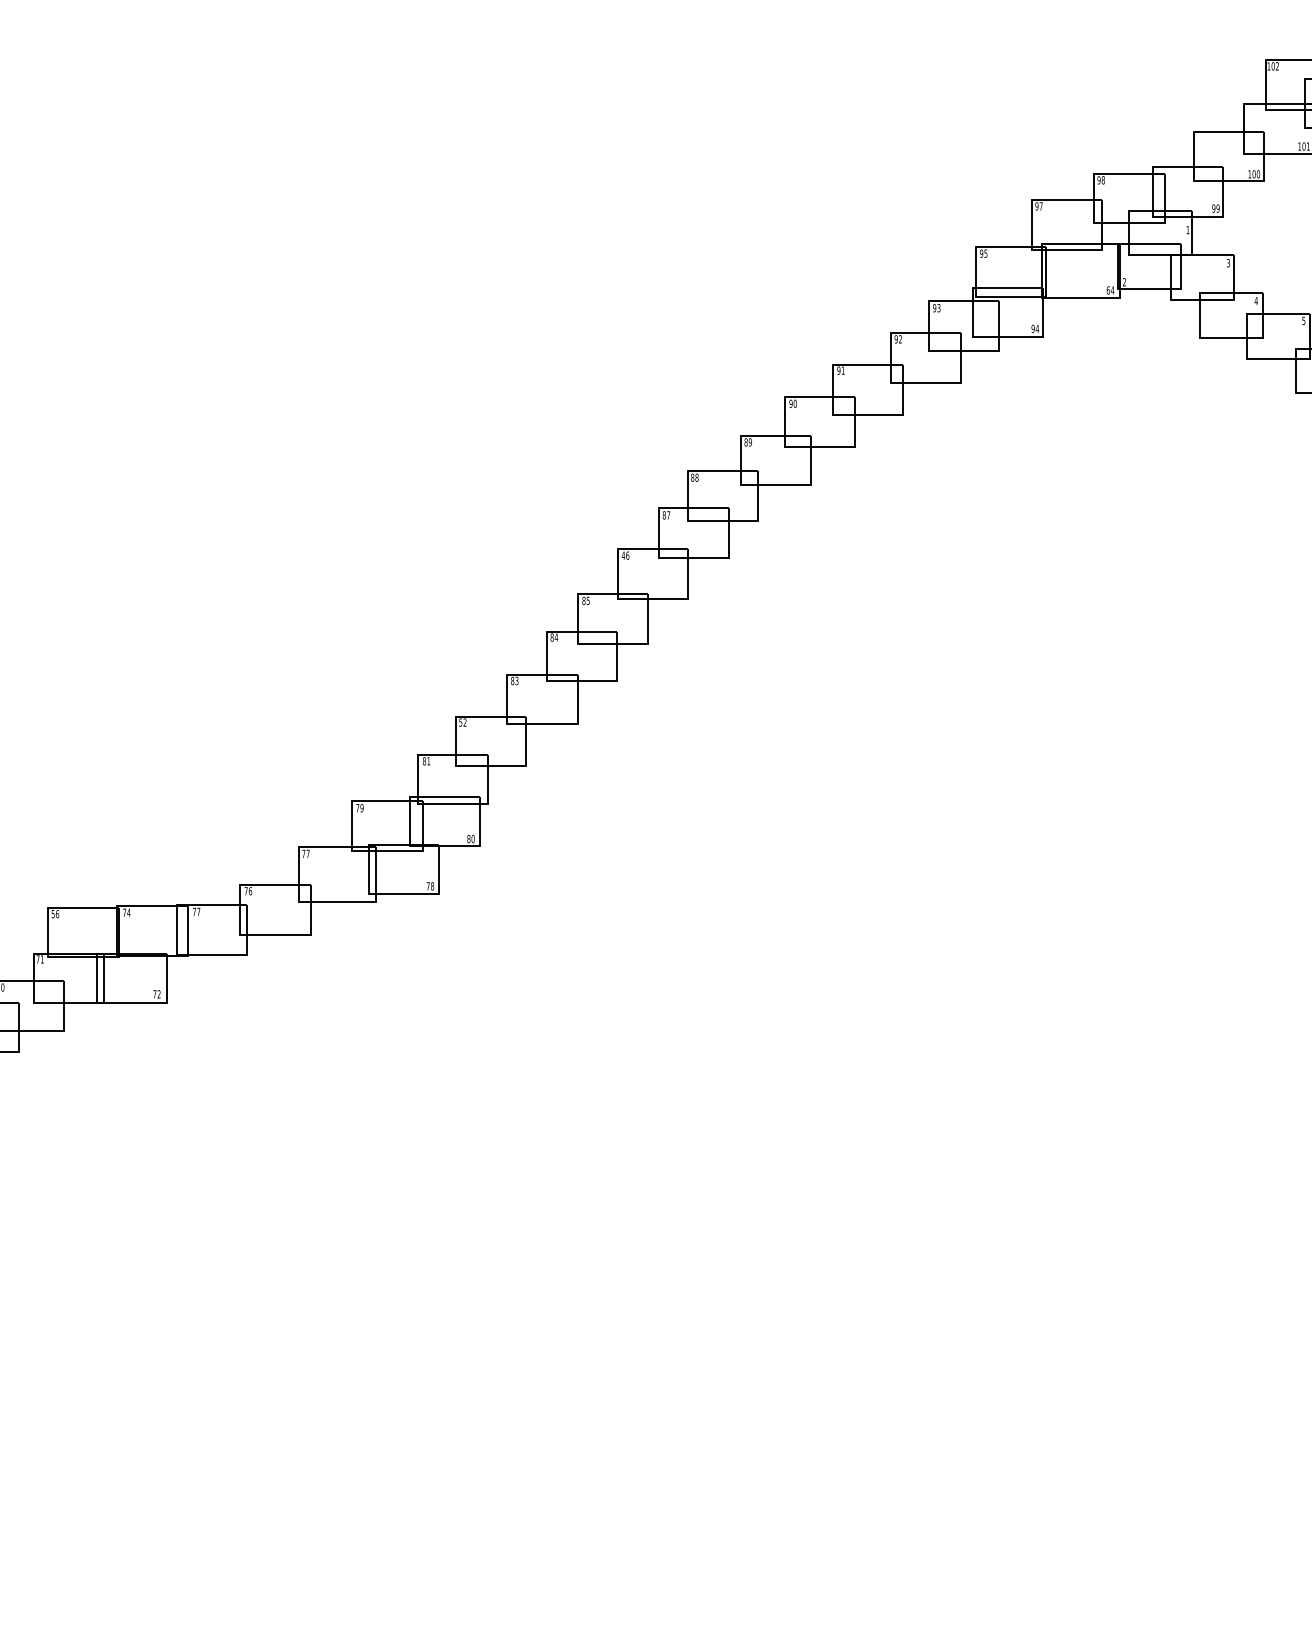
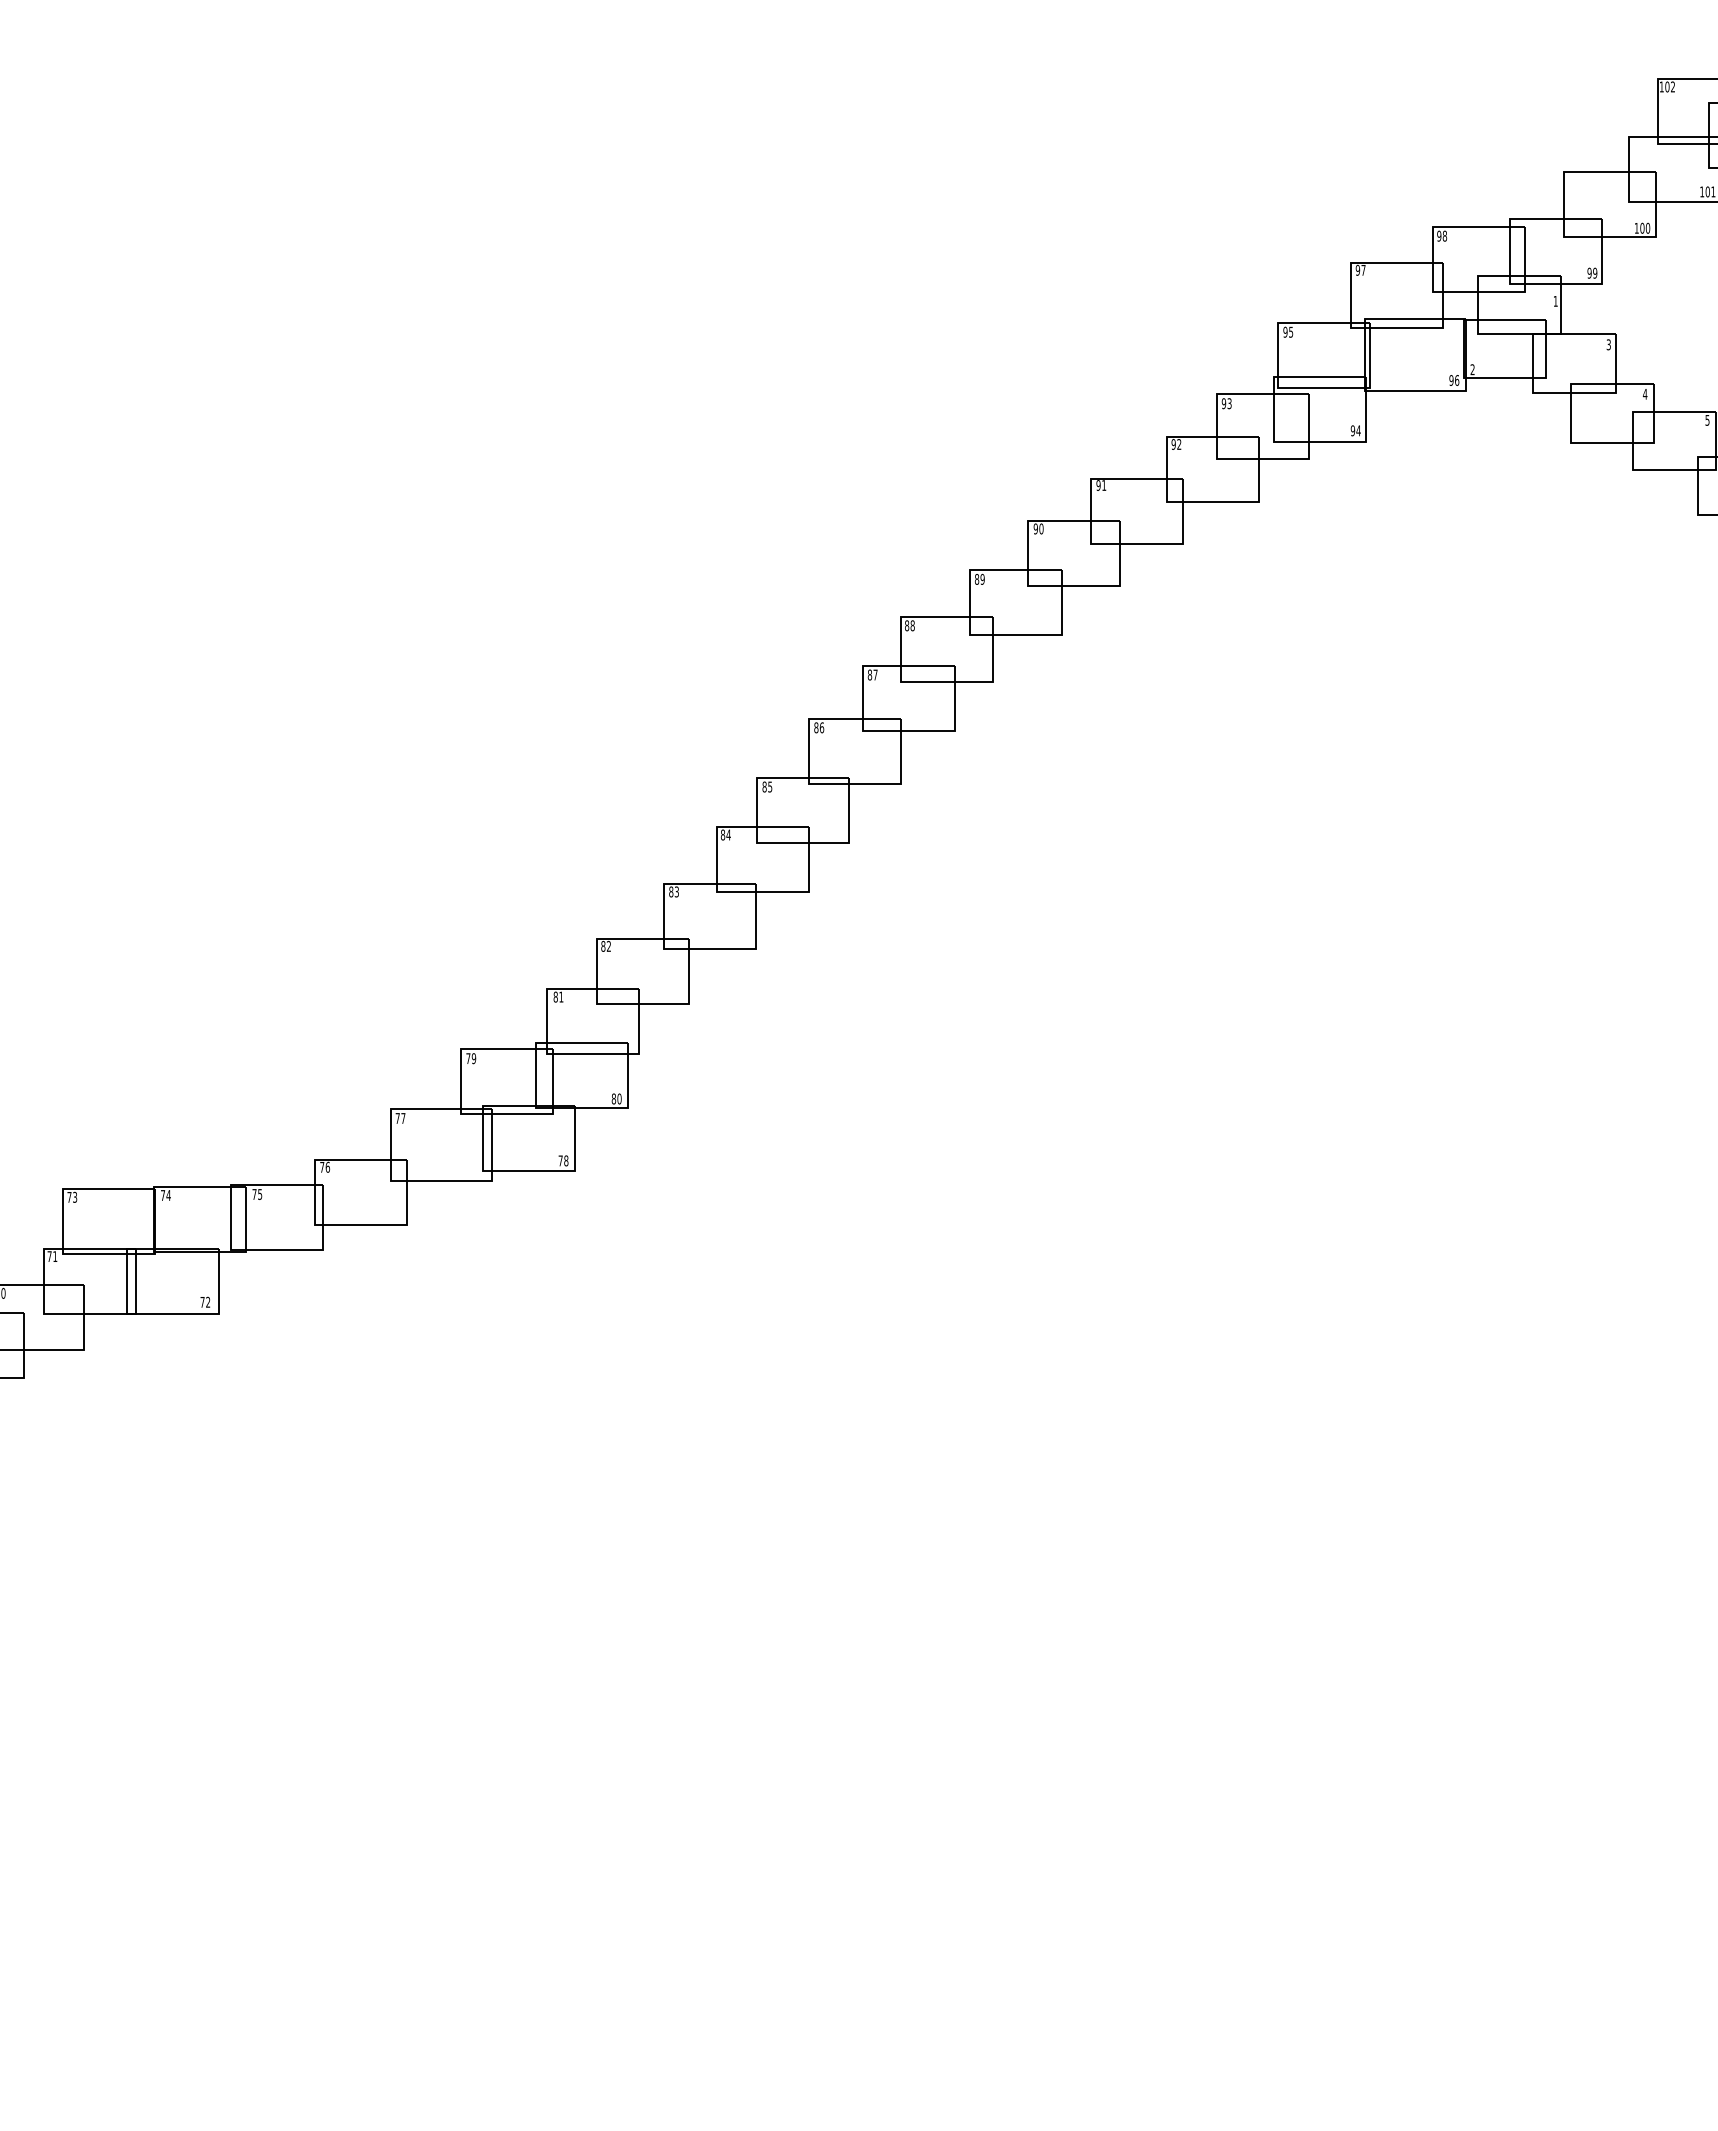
text: (1110, 290) -> (1454, 380), 64 -> 96
text: (623, 555) -> (816, 727), 46 -> 86
text: (460, 721) -> (603, 945), 52 -> 82
text: (199, 911) -> (260, 1194), 77 -> 75
text: (55, 913) -> (72, 1196), 56 -> 73

